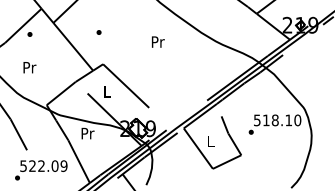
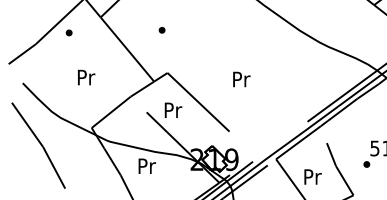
text: (158, 41) -> (242, 78), moved
text: (29, 67) -> (85, 77), moved
text: (107, 91) -> (173, 109), L -> Pr
text: (210, 141) -> (312, 176), L -> Pr

